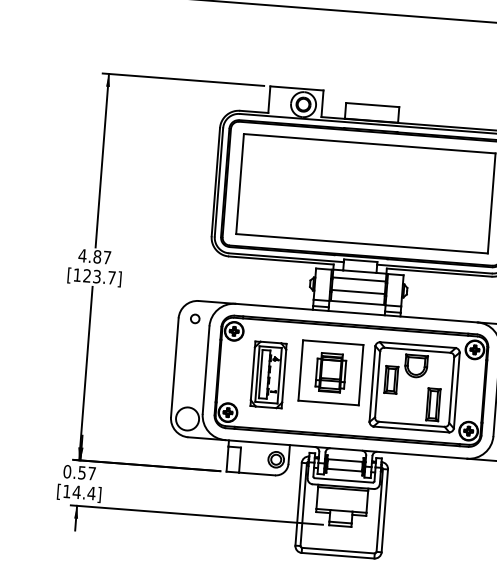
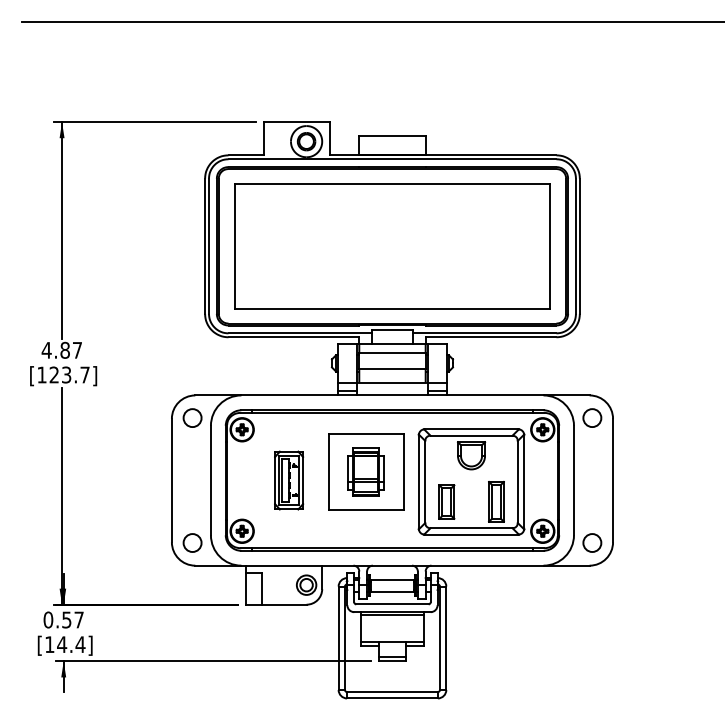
circle: (195, 318) -> (192, 417), size x1.67
part: (269, 374) -> (289, 480), size x0.71
part: (391, 379) -> (446, 501), moved
circle: (187, 419) -> (192, 543), size x0.62

